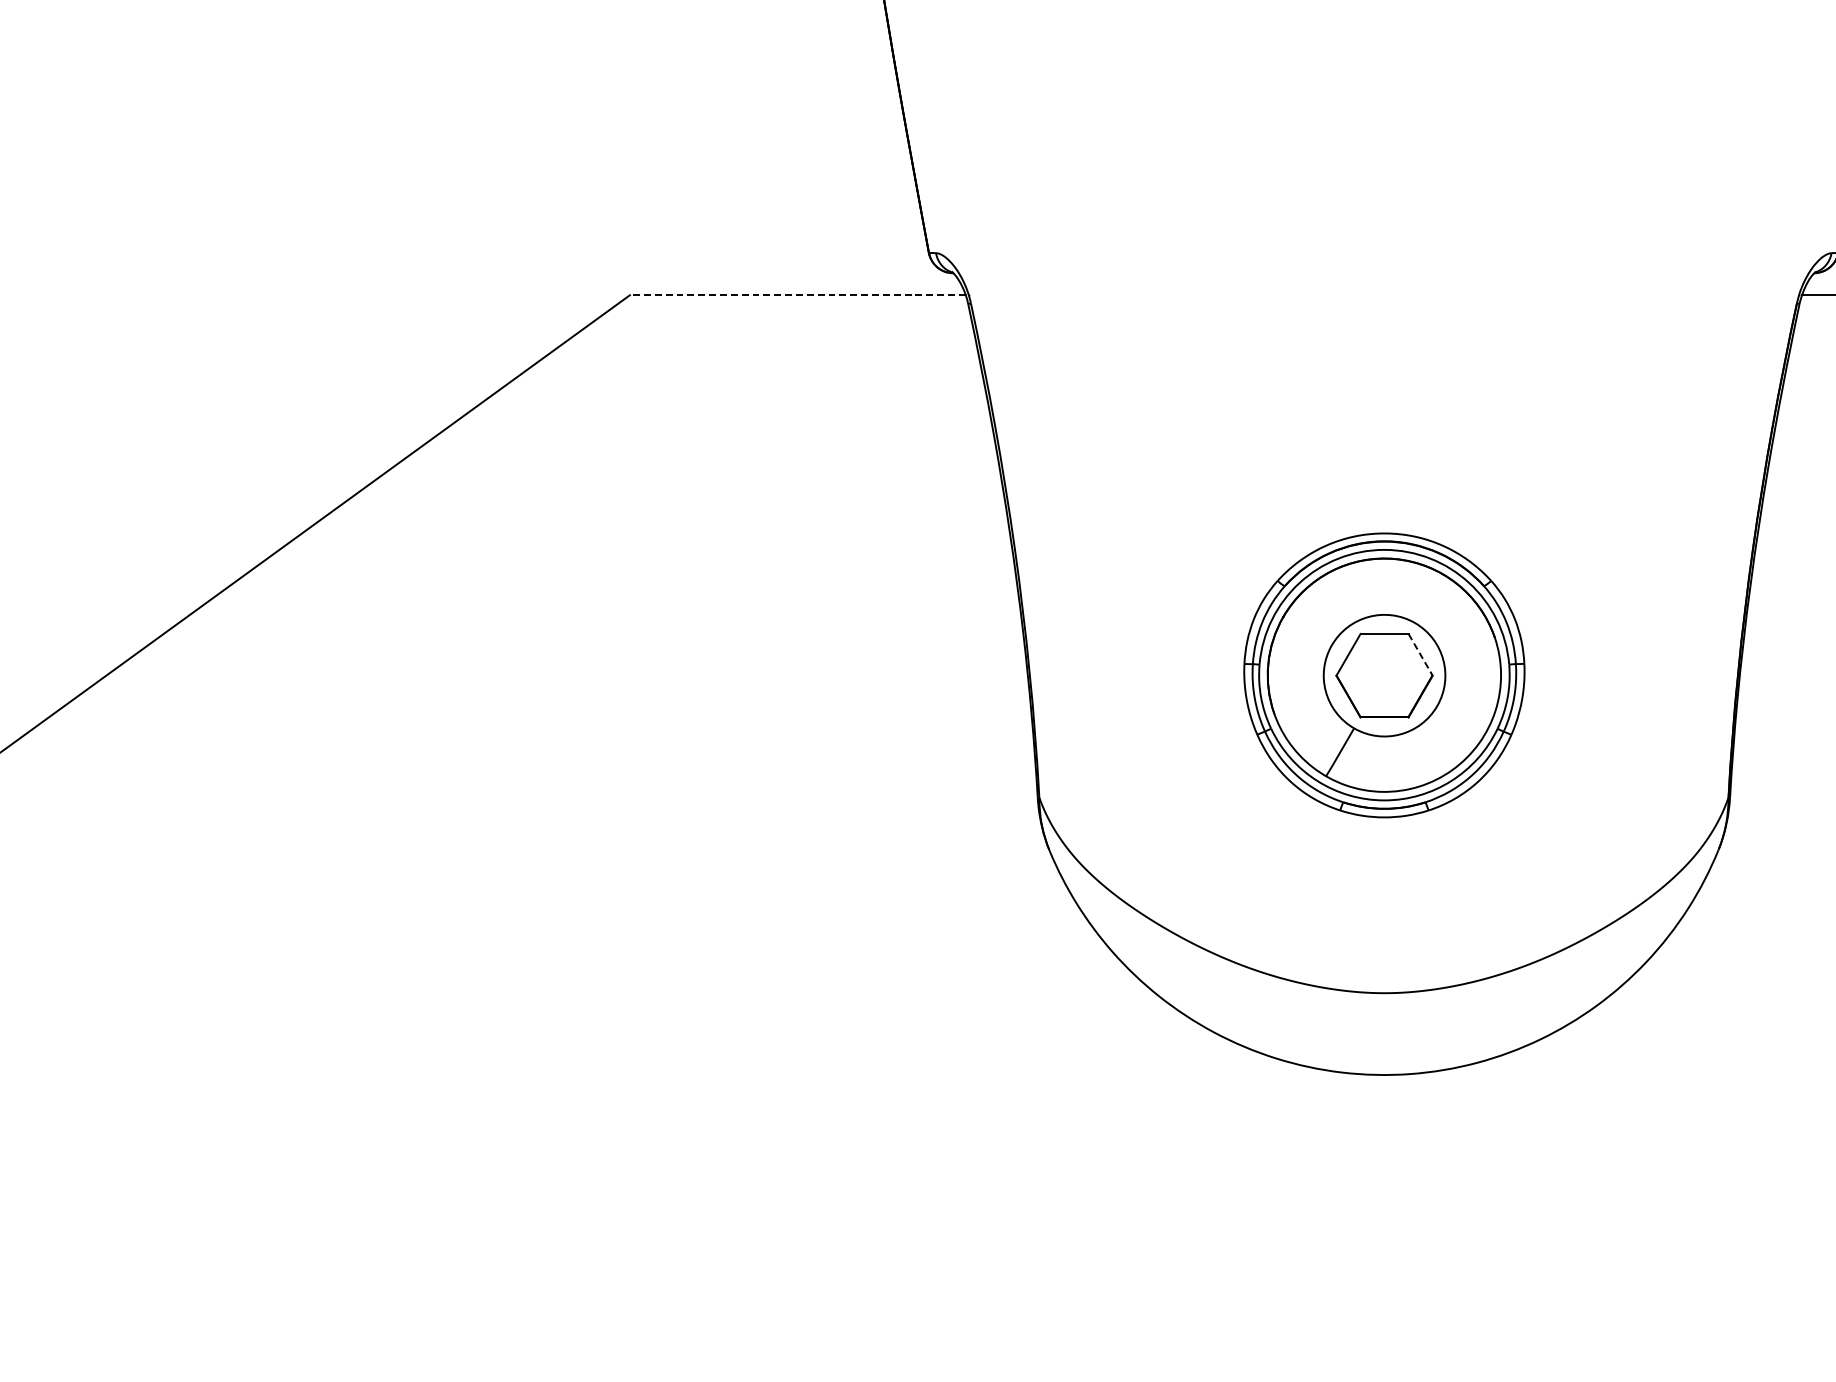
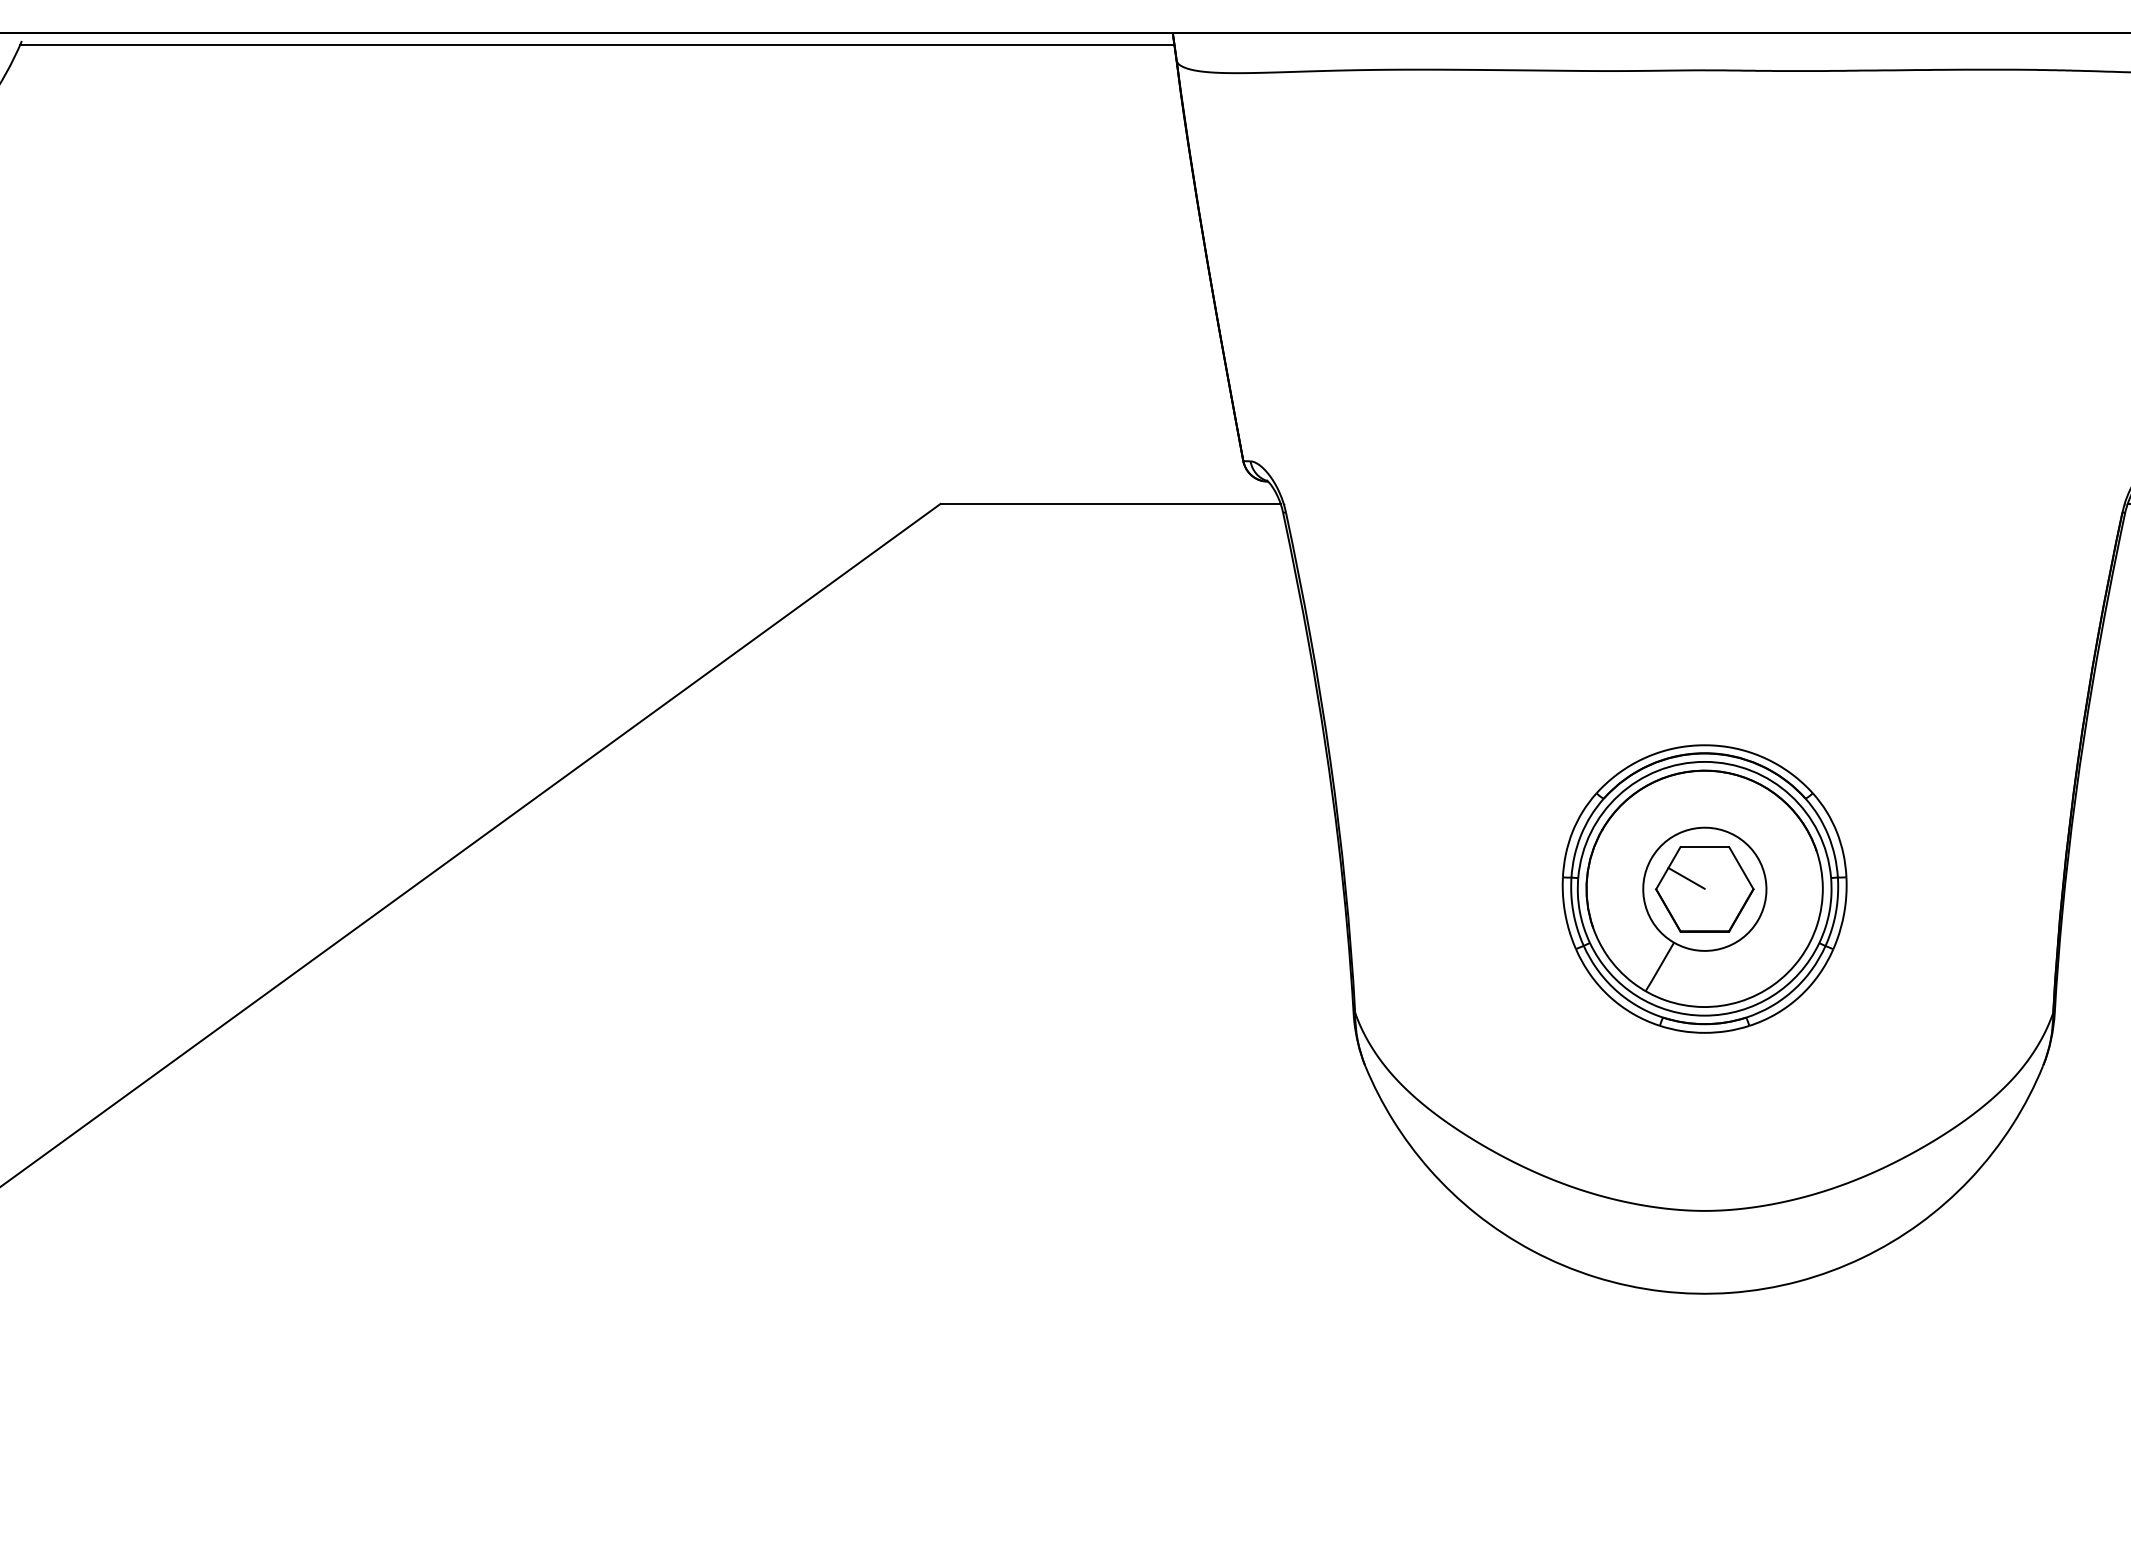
line: (797, 294) -> (1110, 503), dashed -> solid
line: (1420, 655) -> (1741, 868), dashed -> solid
line: (1366, 665) -> (1686, 878), added

